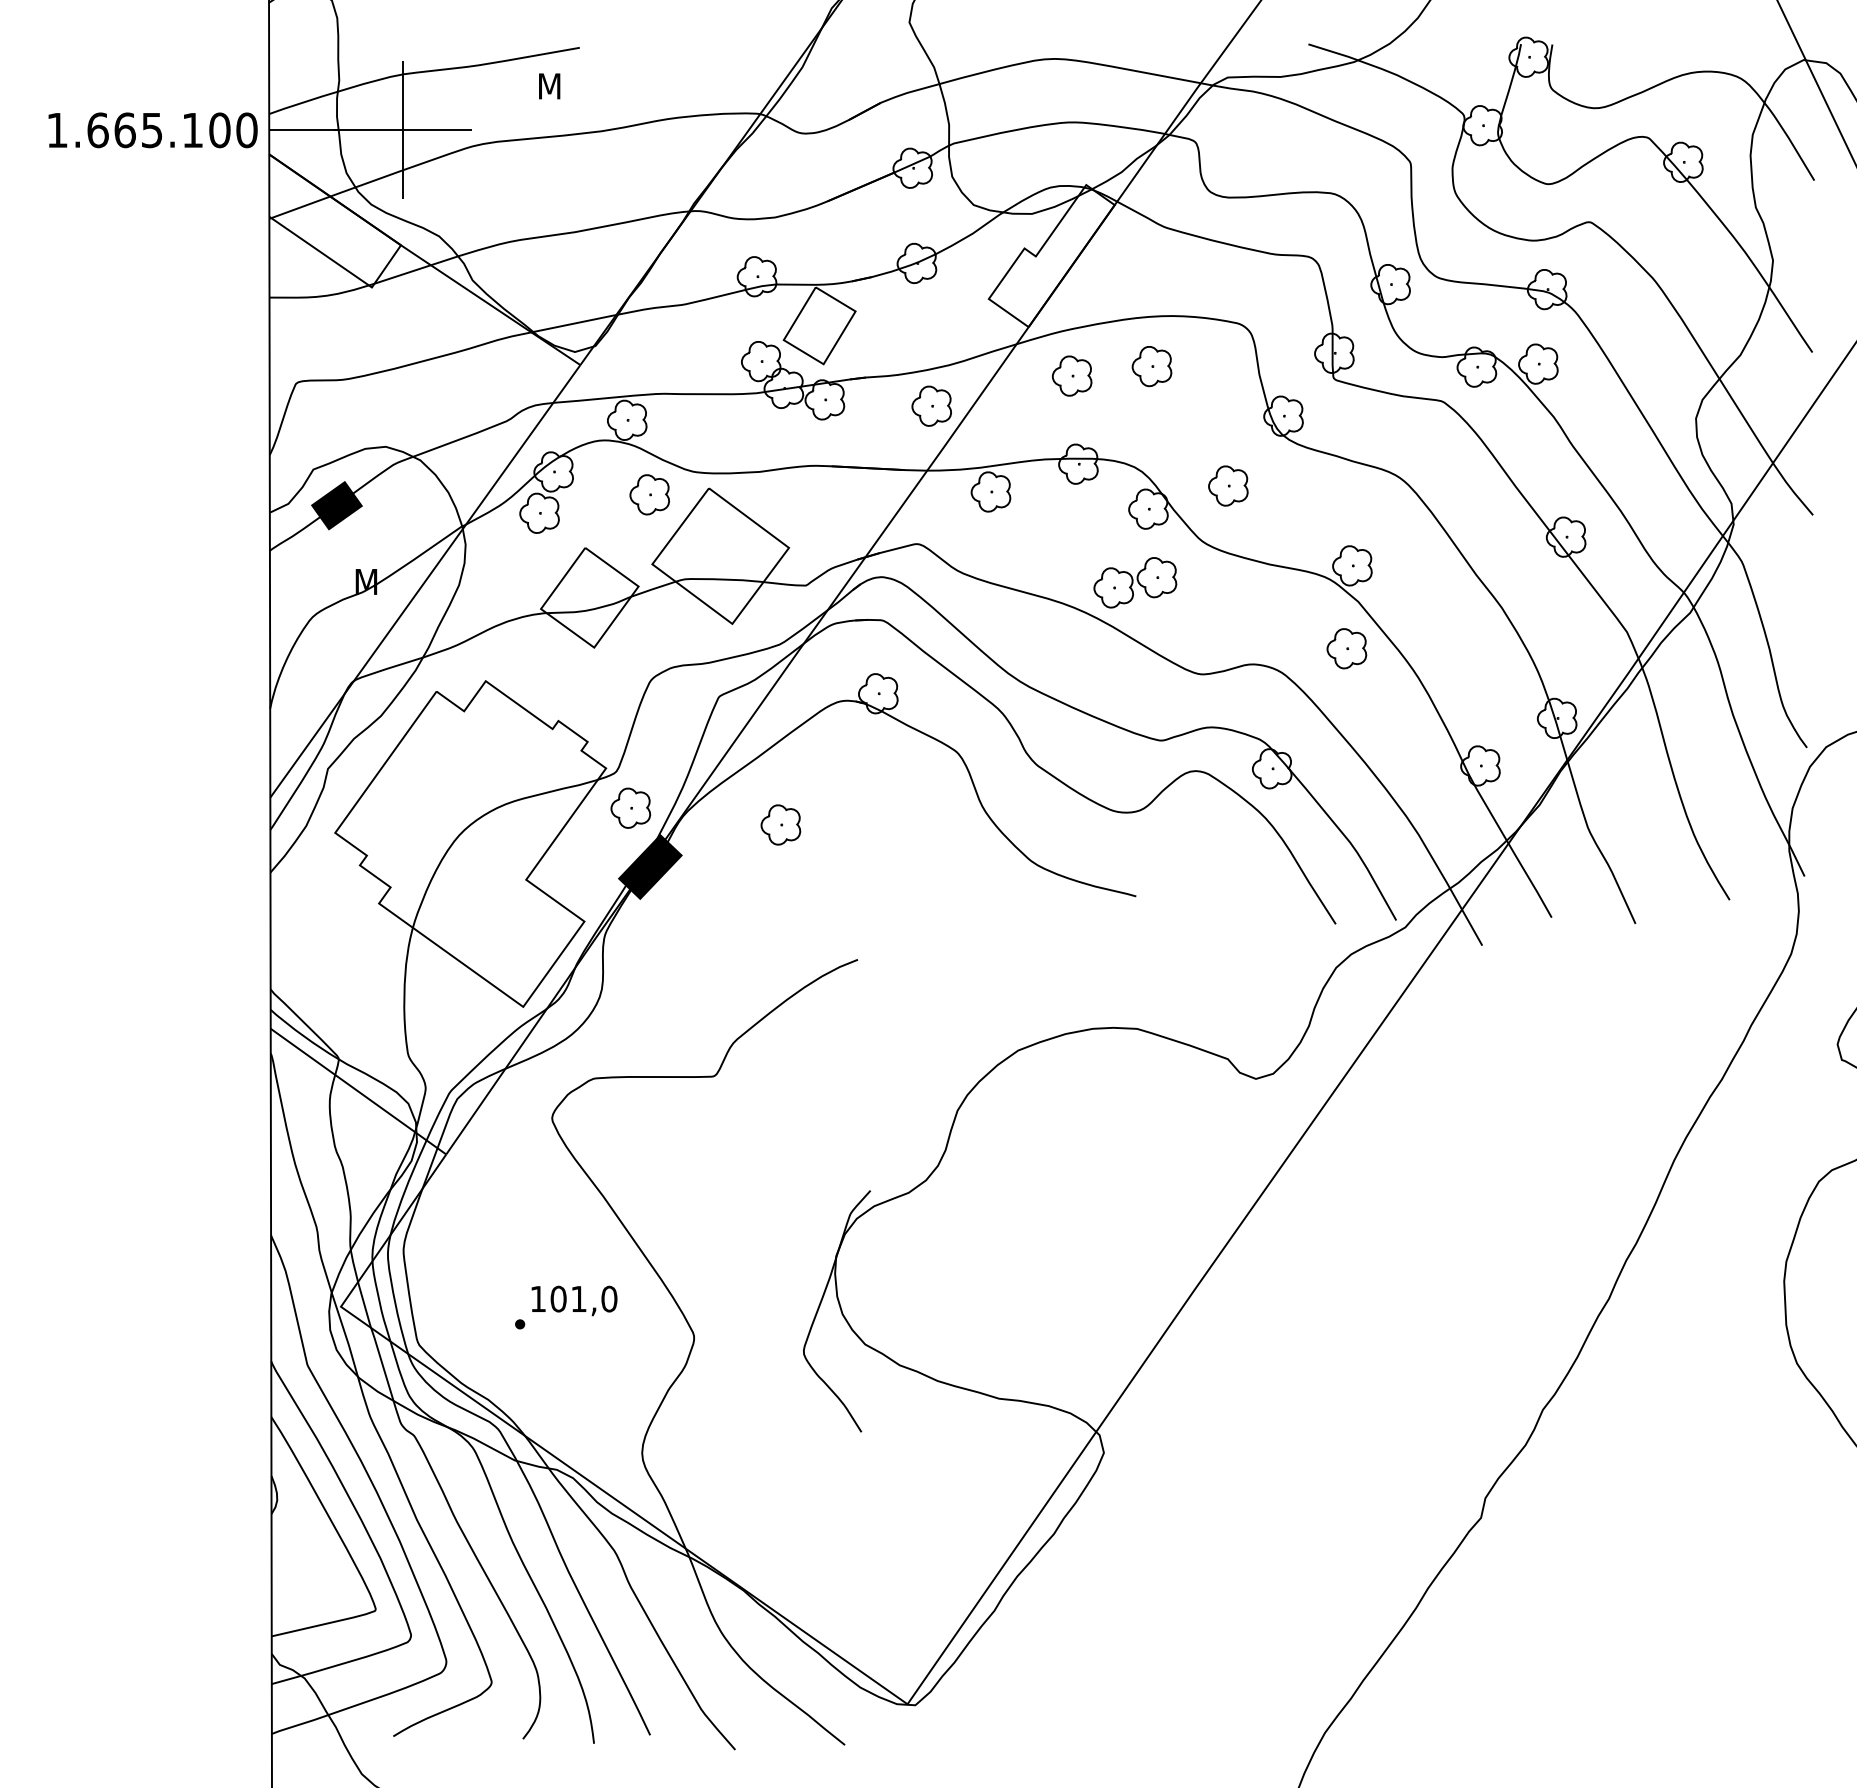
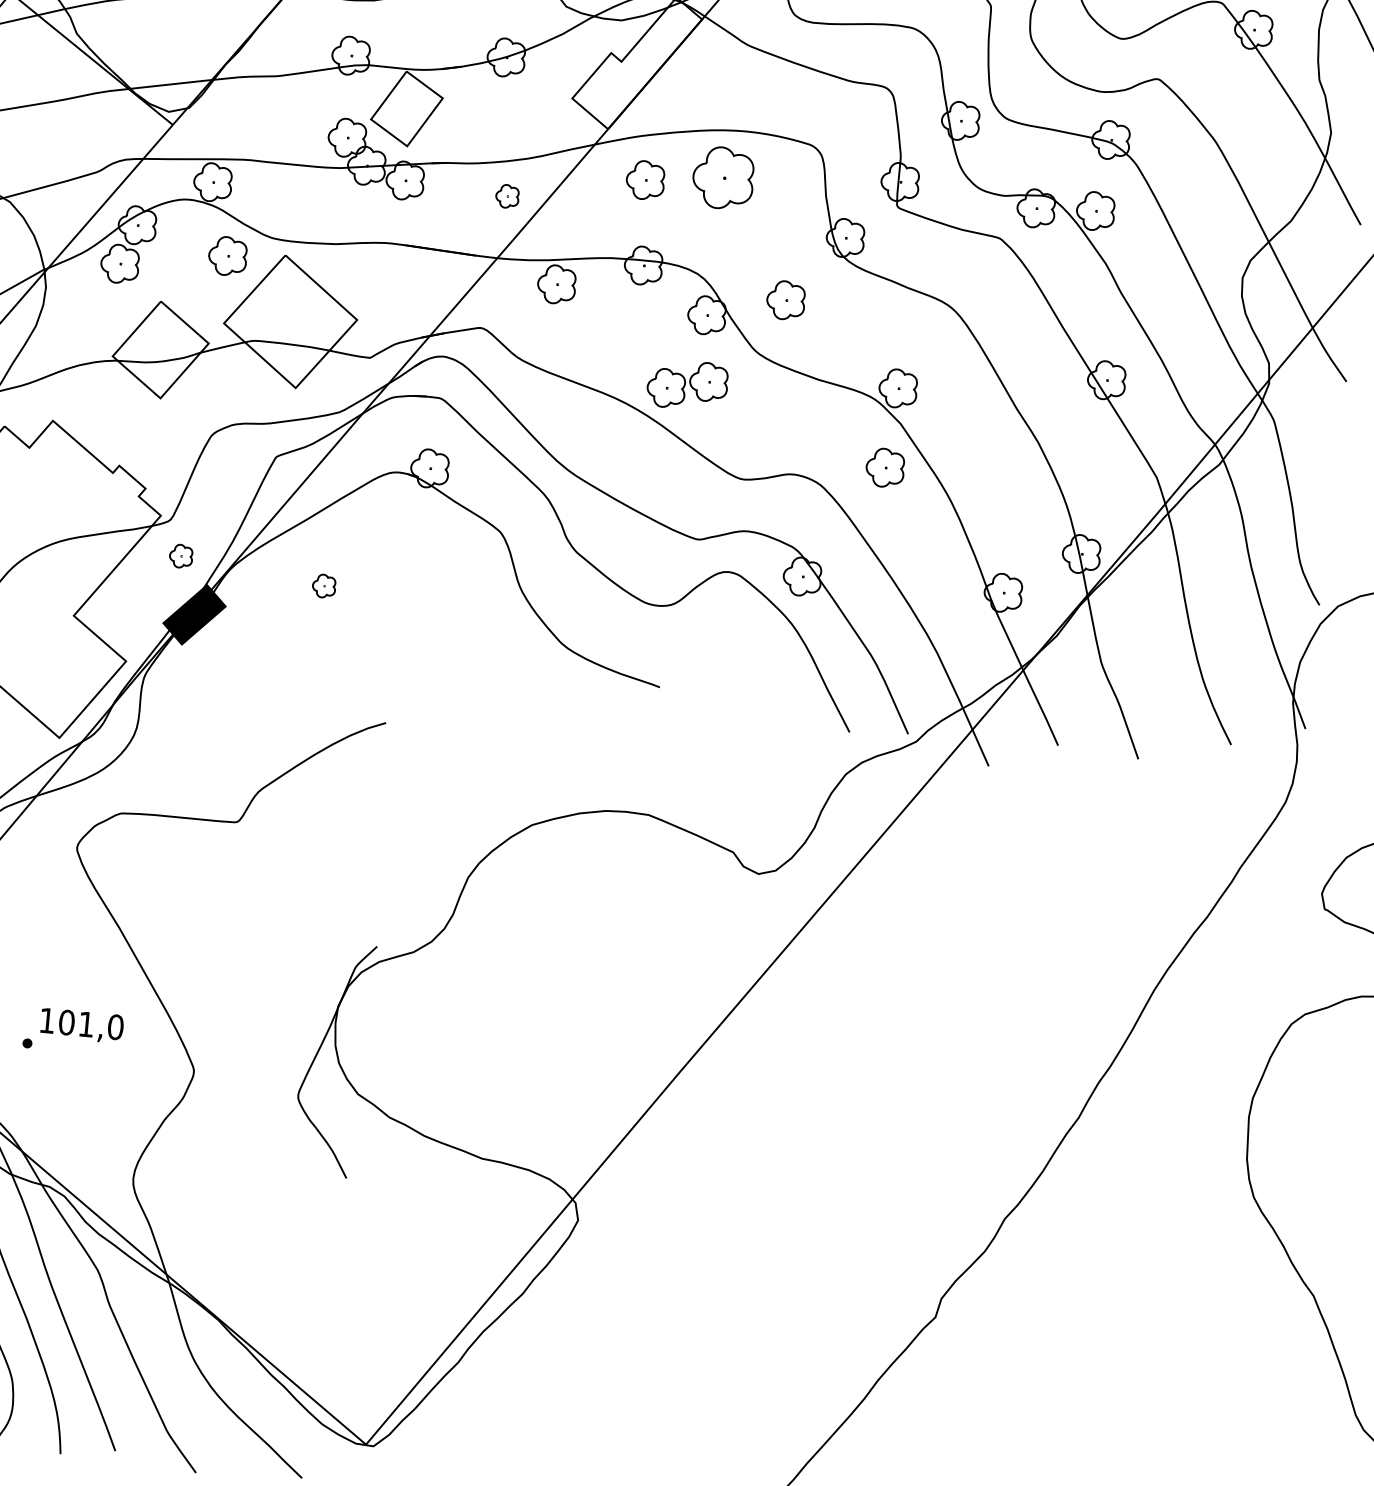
part: (1151, 366) -> (722, 178), size x1.6
part: (931, 405) -> (507, 195), size x0.6
part: (630, 807) -> (180, 555), size x0.6
part: (780, 824) -> (323, 585), size x0.6

